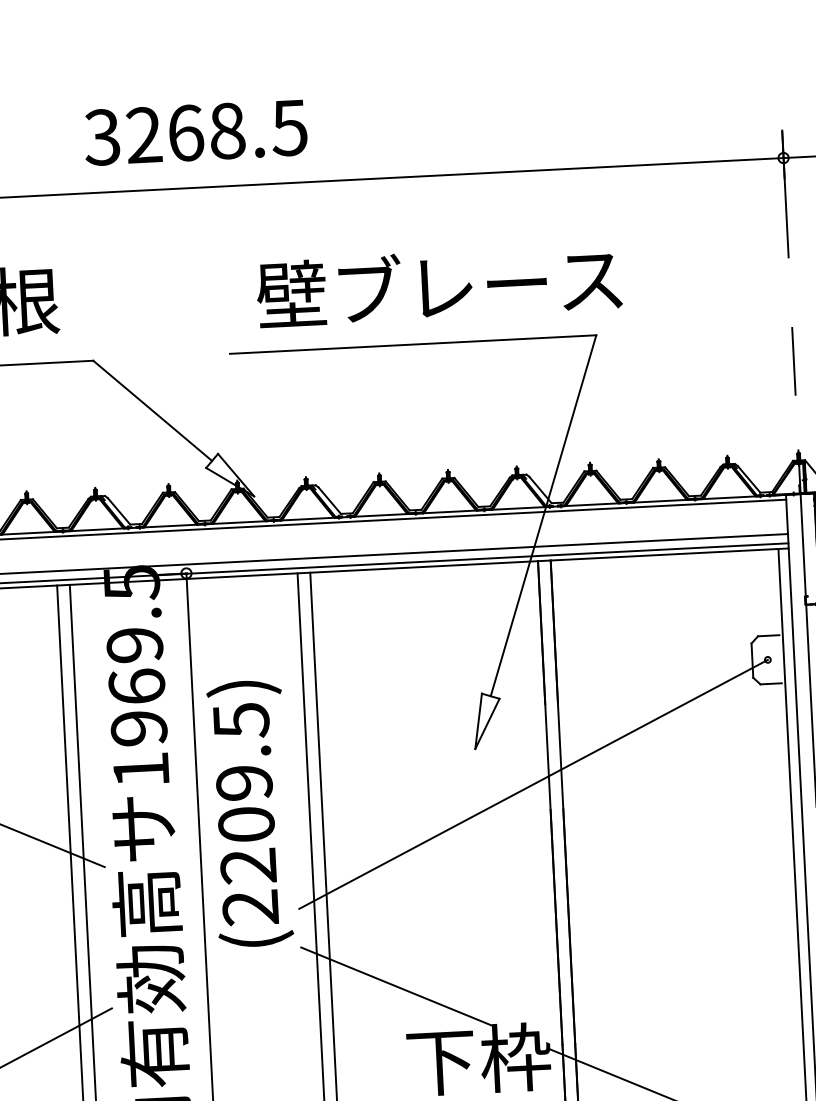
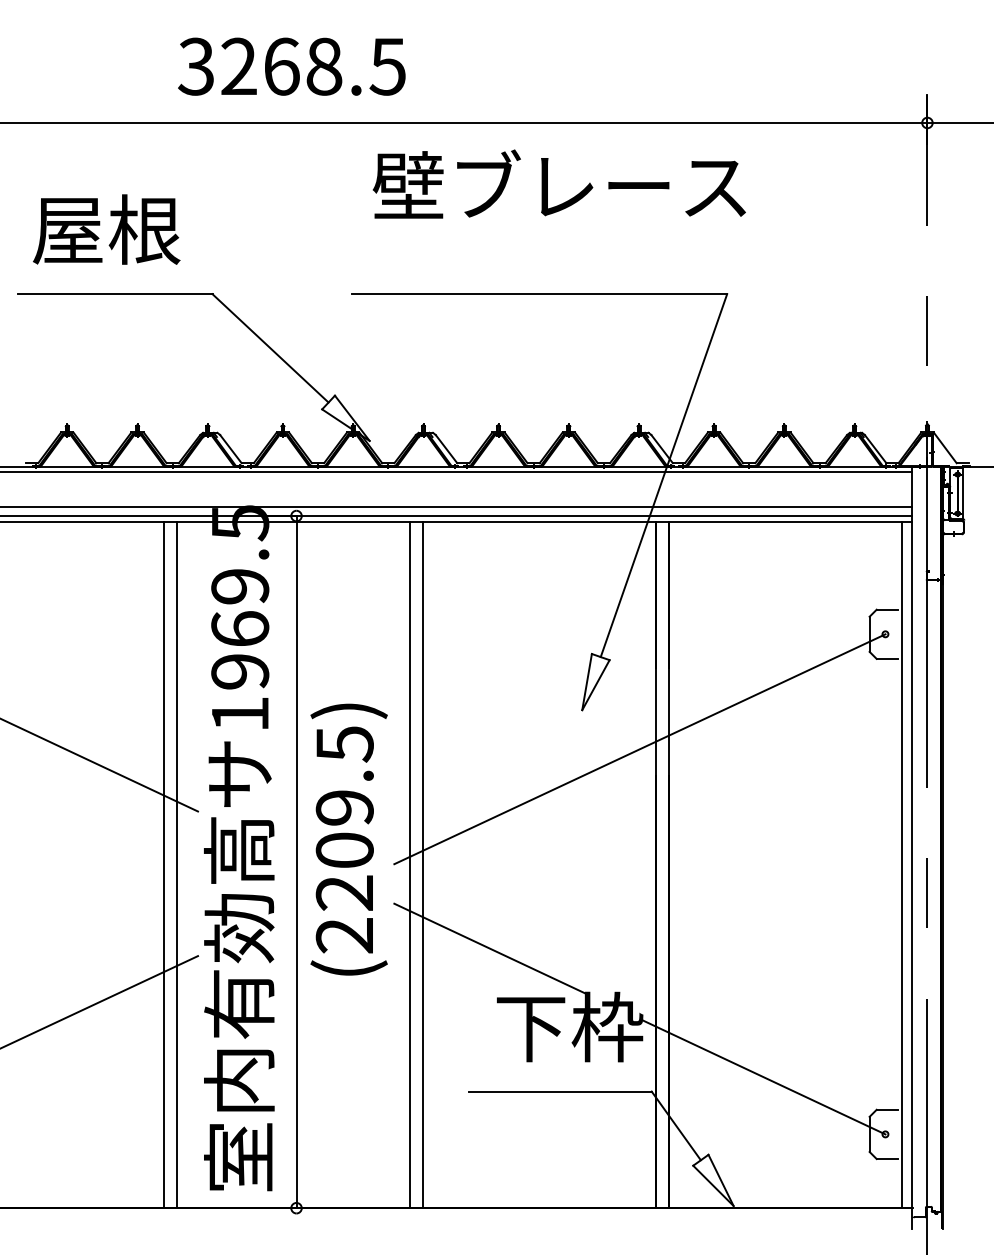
text: (195, 132) -> (291, 66), moved
text: (438, 284) -> (558, 183), moved
text: (249, 813) -> (348, 839), moved

